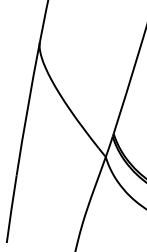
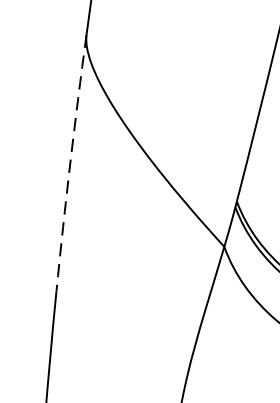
arc: (27, 108) -> (69, 162), solid -> dashed

